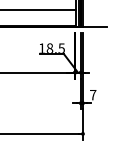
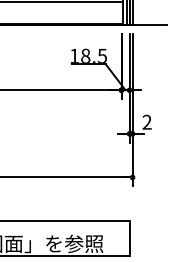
text: (92, 94) -> (146, 121), 7 -> 2

